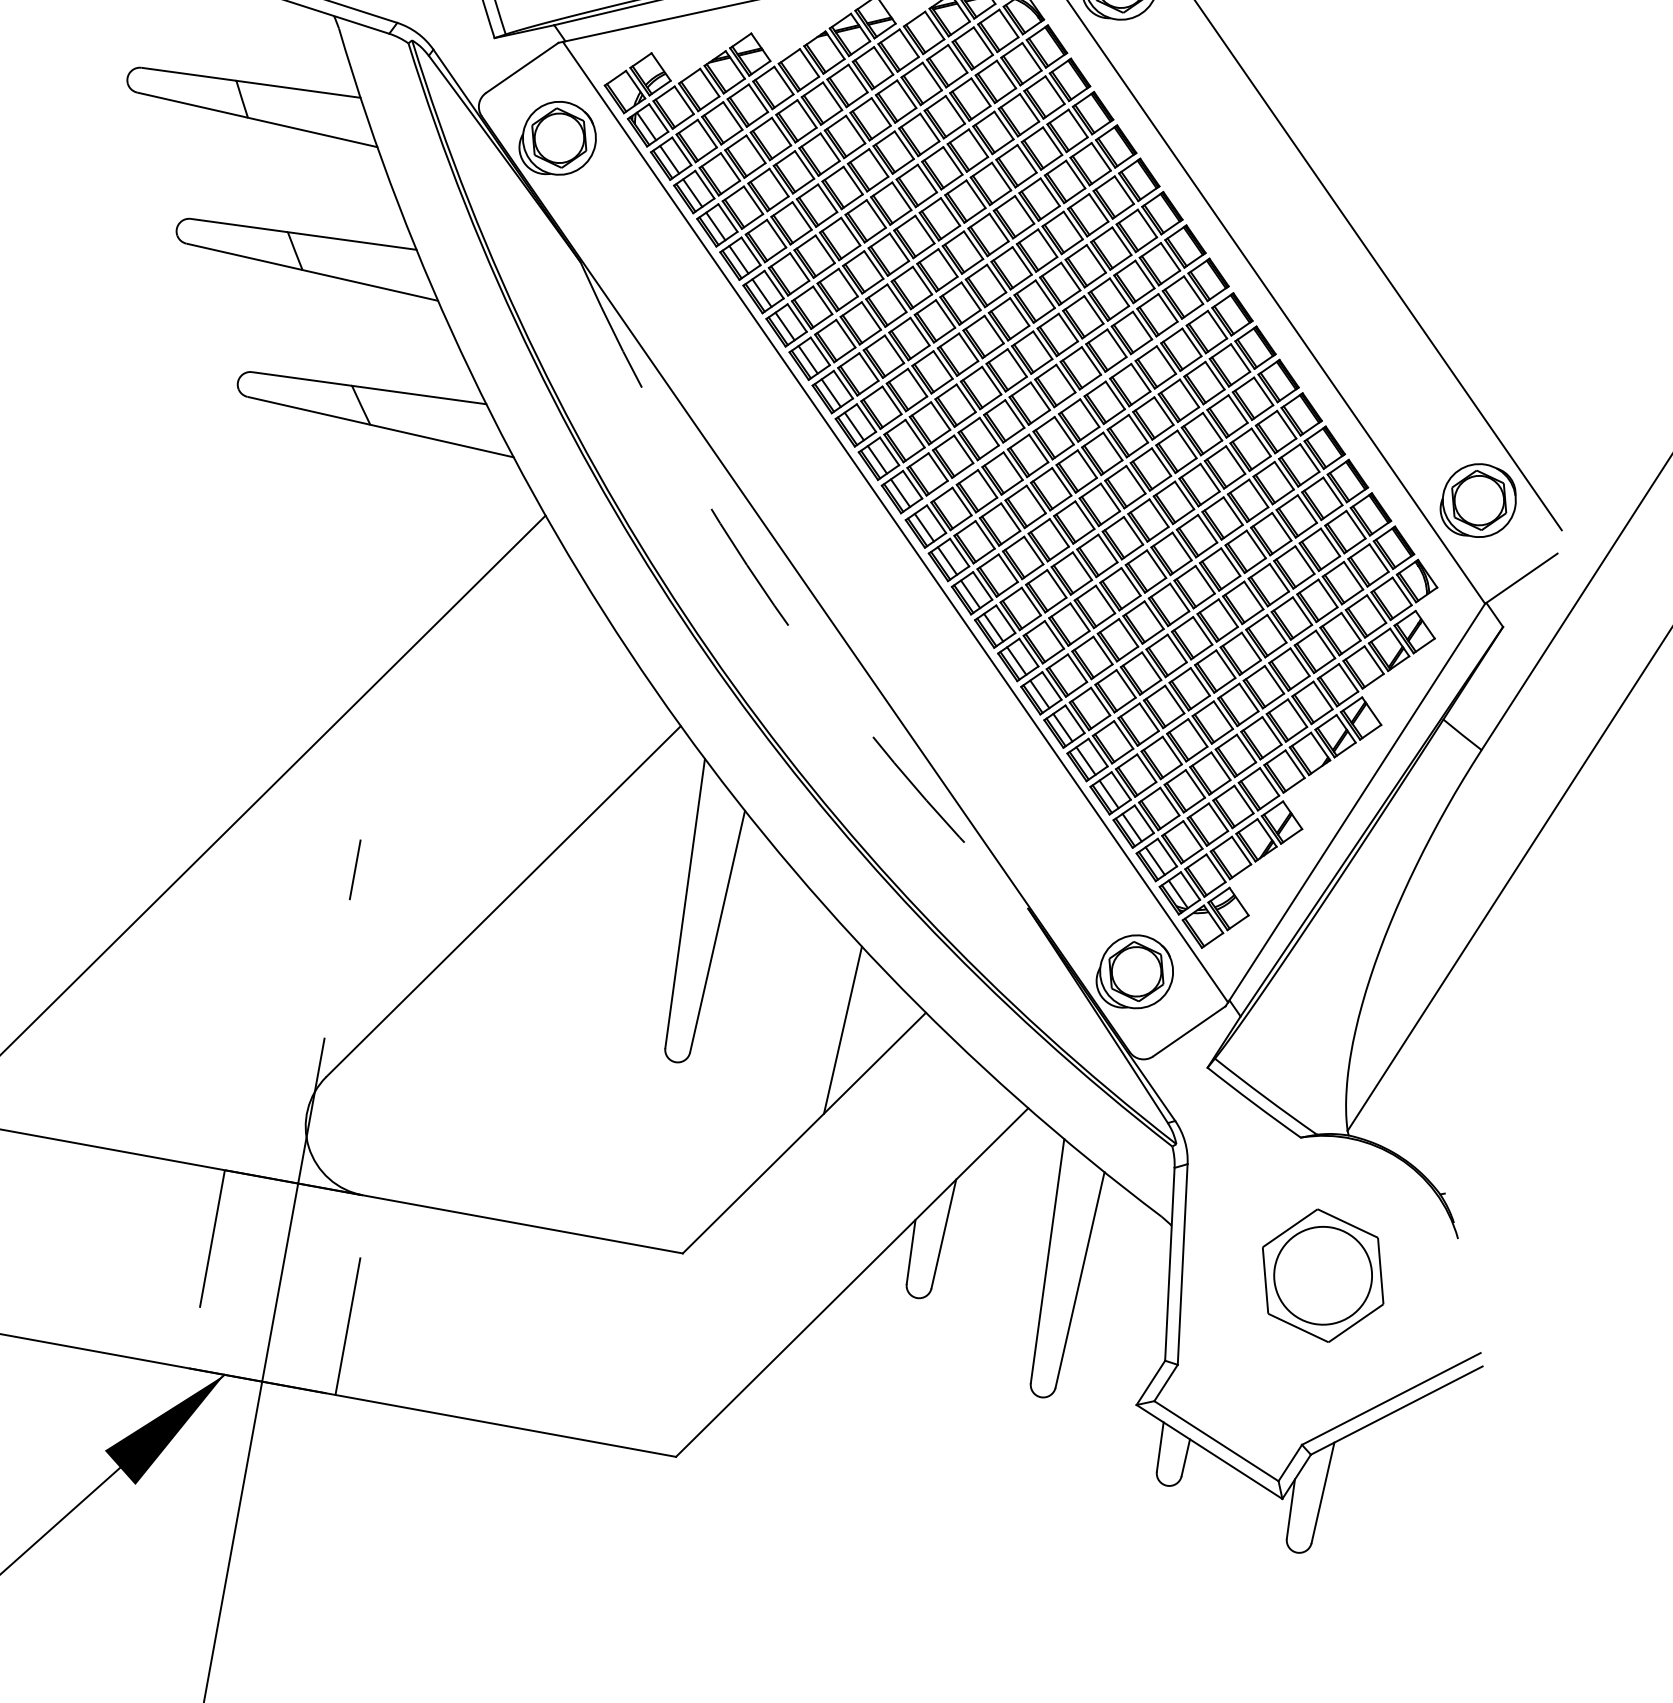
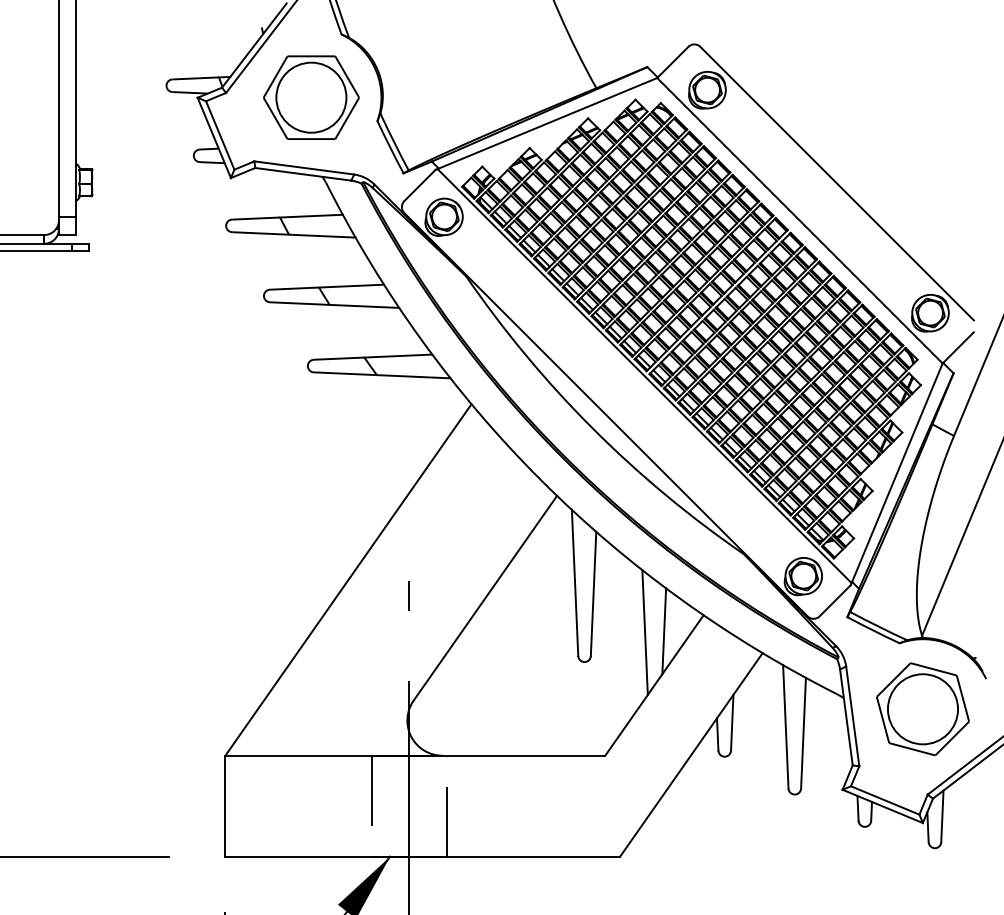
arc: (774, 606) -> (592, 428), dashed -> solid
line: (803, 1025) -> (644, 632), added
part: (1322, 1275) -> (922, 709), size x1.43

